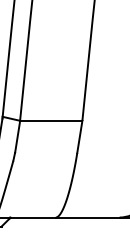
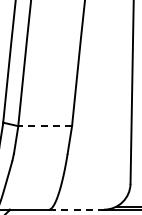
line: (51, 121) -> (45, 126), solid -> dashed
line: (87, 217) -> (76, 209), solid -> dashed

